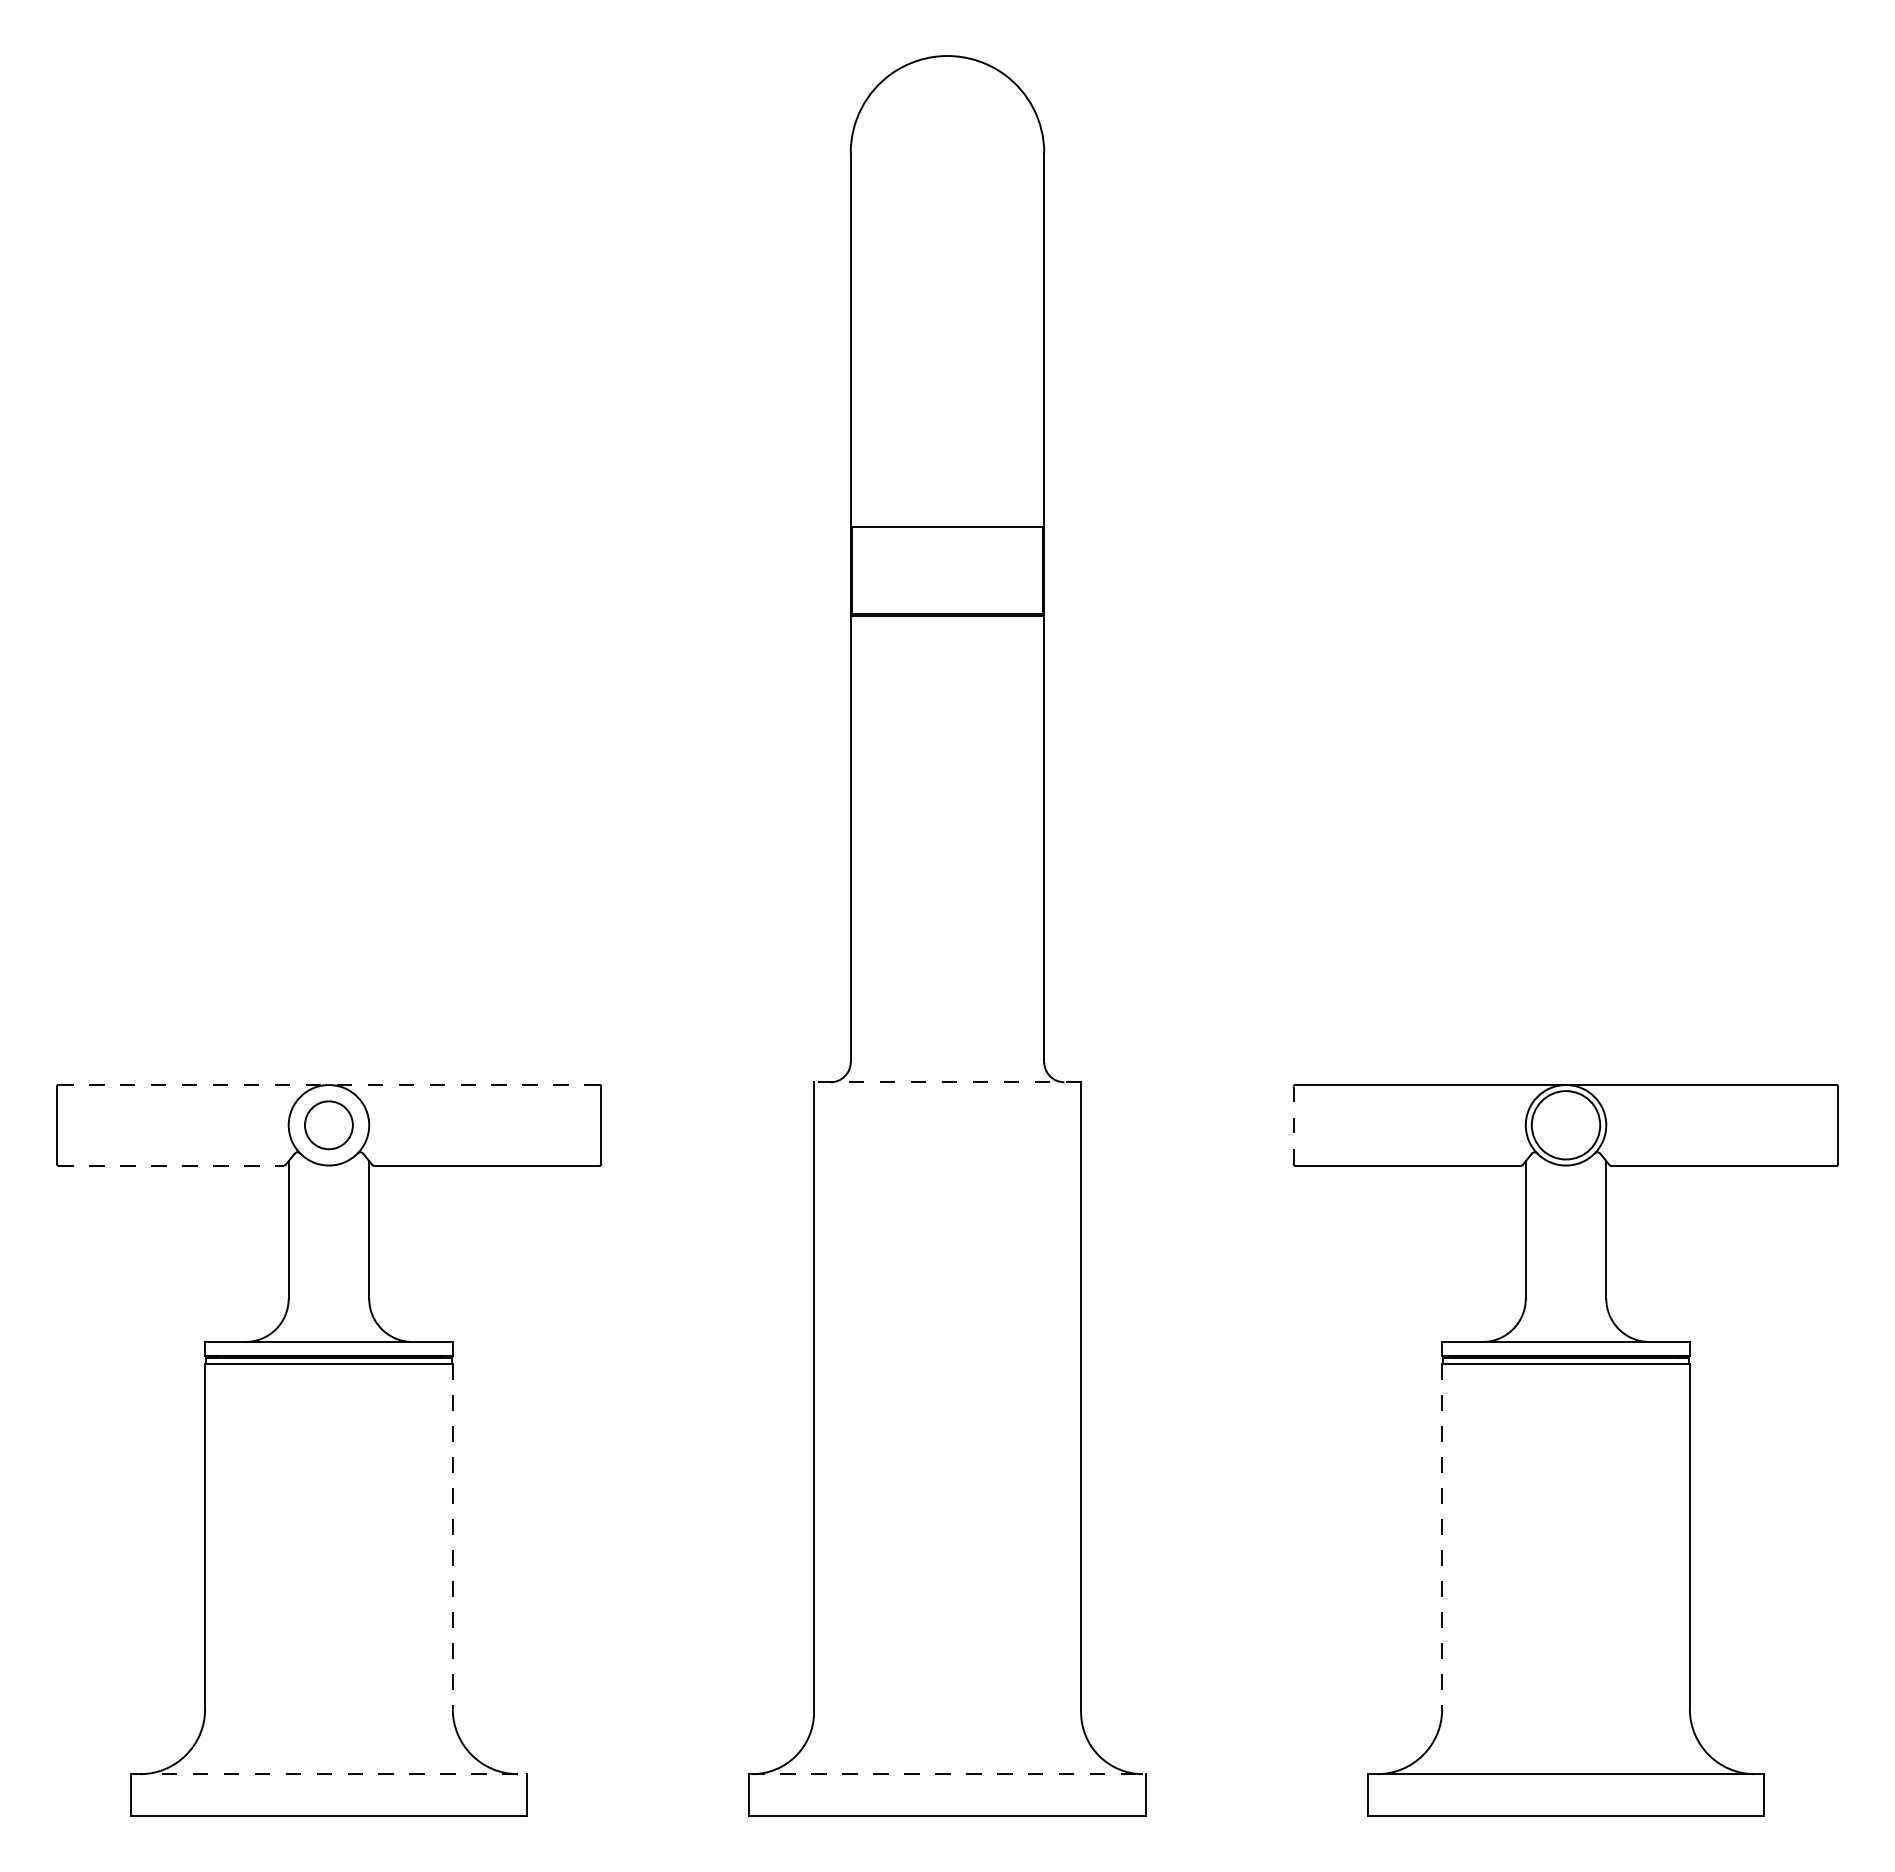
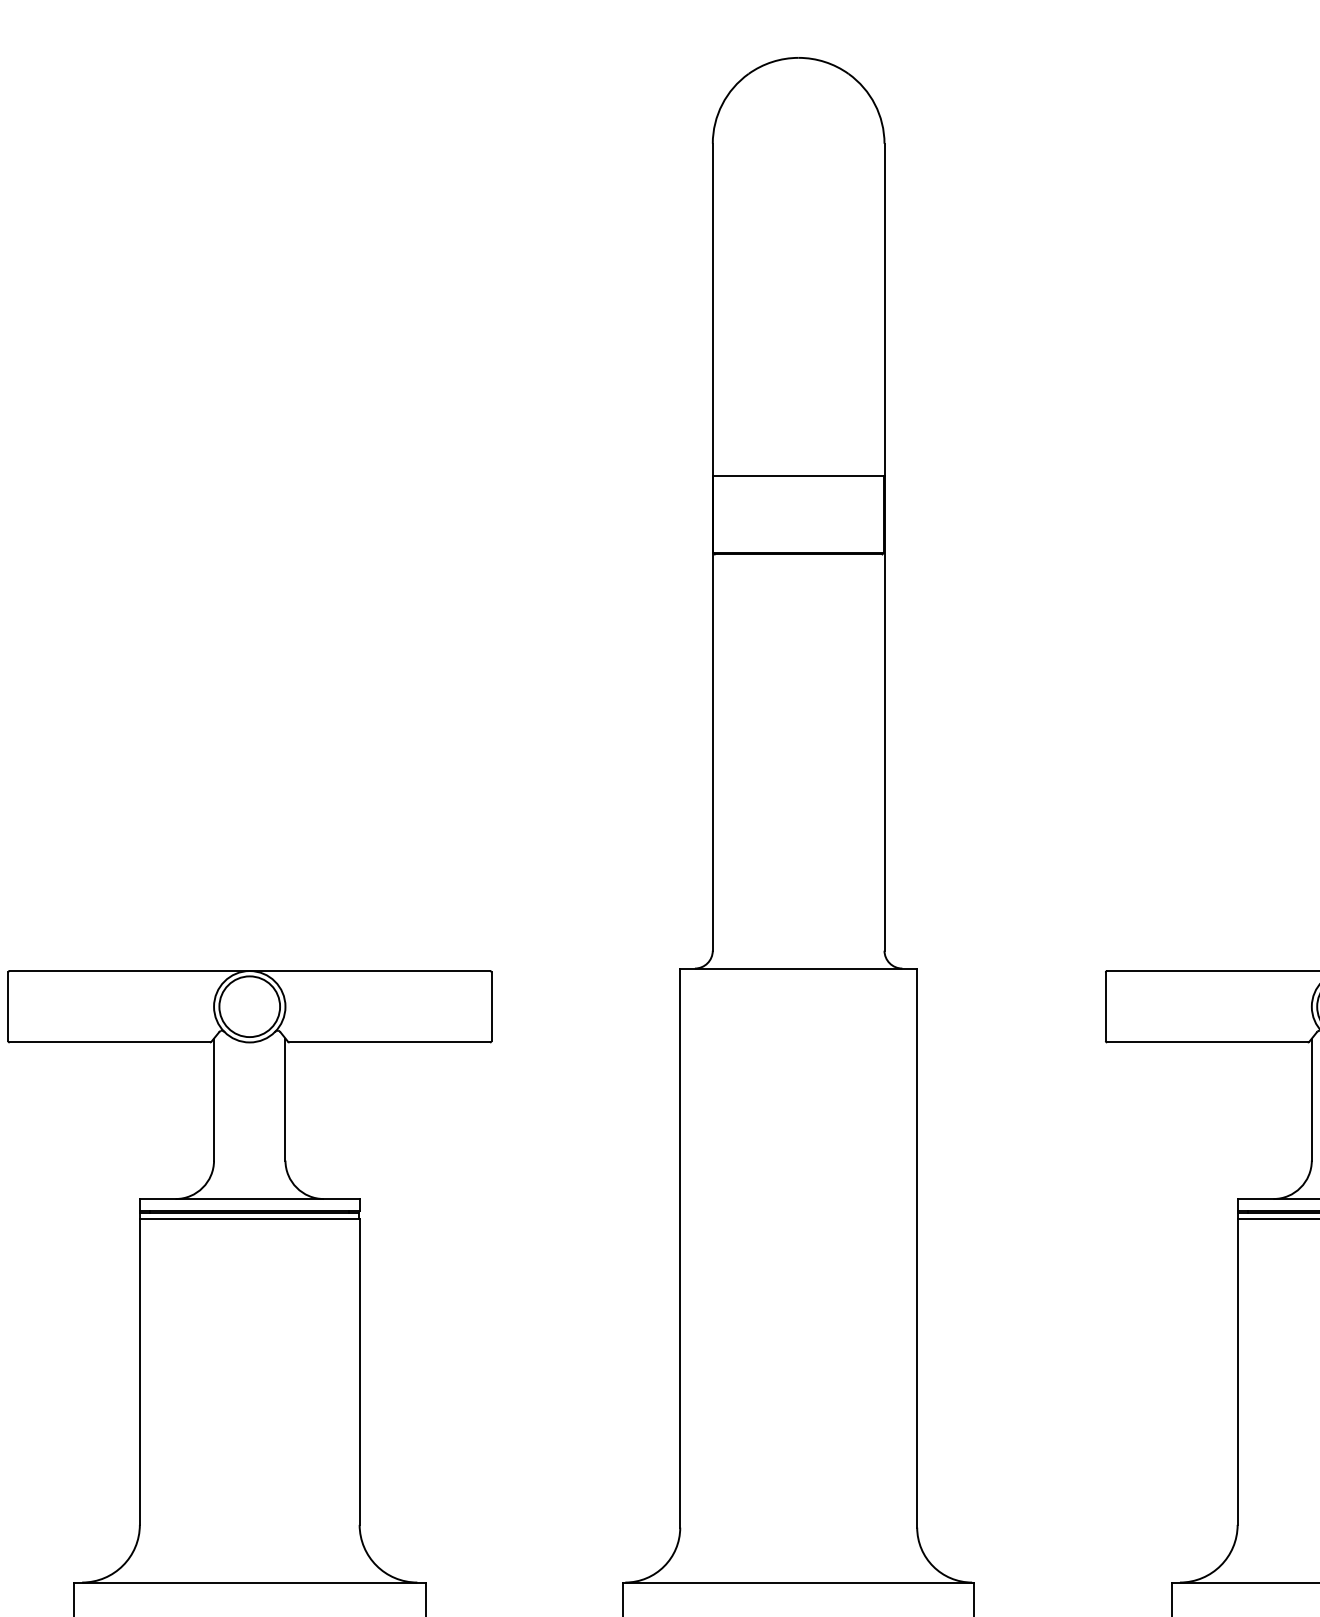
line: (947, 1082) -> (798, 968), dashed -> solid
line: (329, 1085) -> (250, 971), dashed -> solid
circle: (328, 1125) -> (249, 1006), size x1.43
line: (1293, 1125) -> (1105, 1006), dashed -> solid
line: (171, 1165) -> (110, 1042), dashed -> solid
line: (452, 1537) -> (359, 1372), dashed -> solid
line: (1442, 1537) -> (1237, 1372), dashed -> solid
line: (329, 1774) -> (250, 1582), dashed -> solid
line: (947, 1774) -> (798, 1582), dashed -> solid

